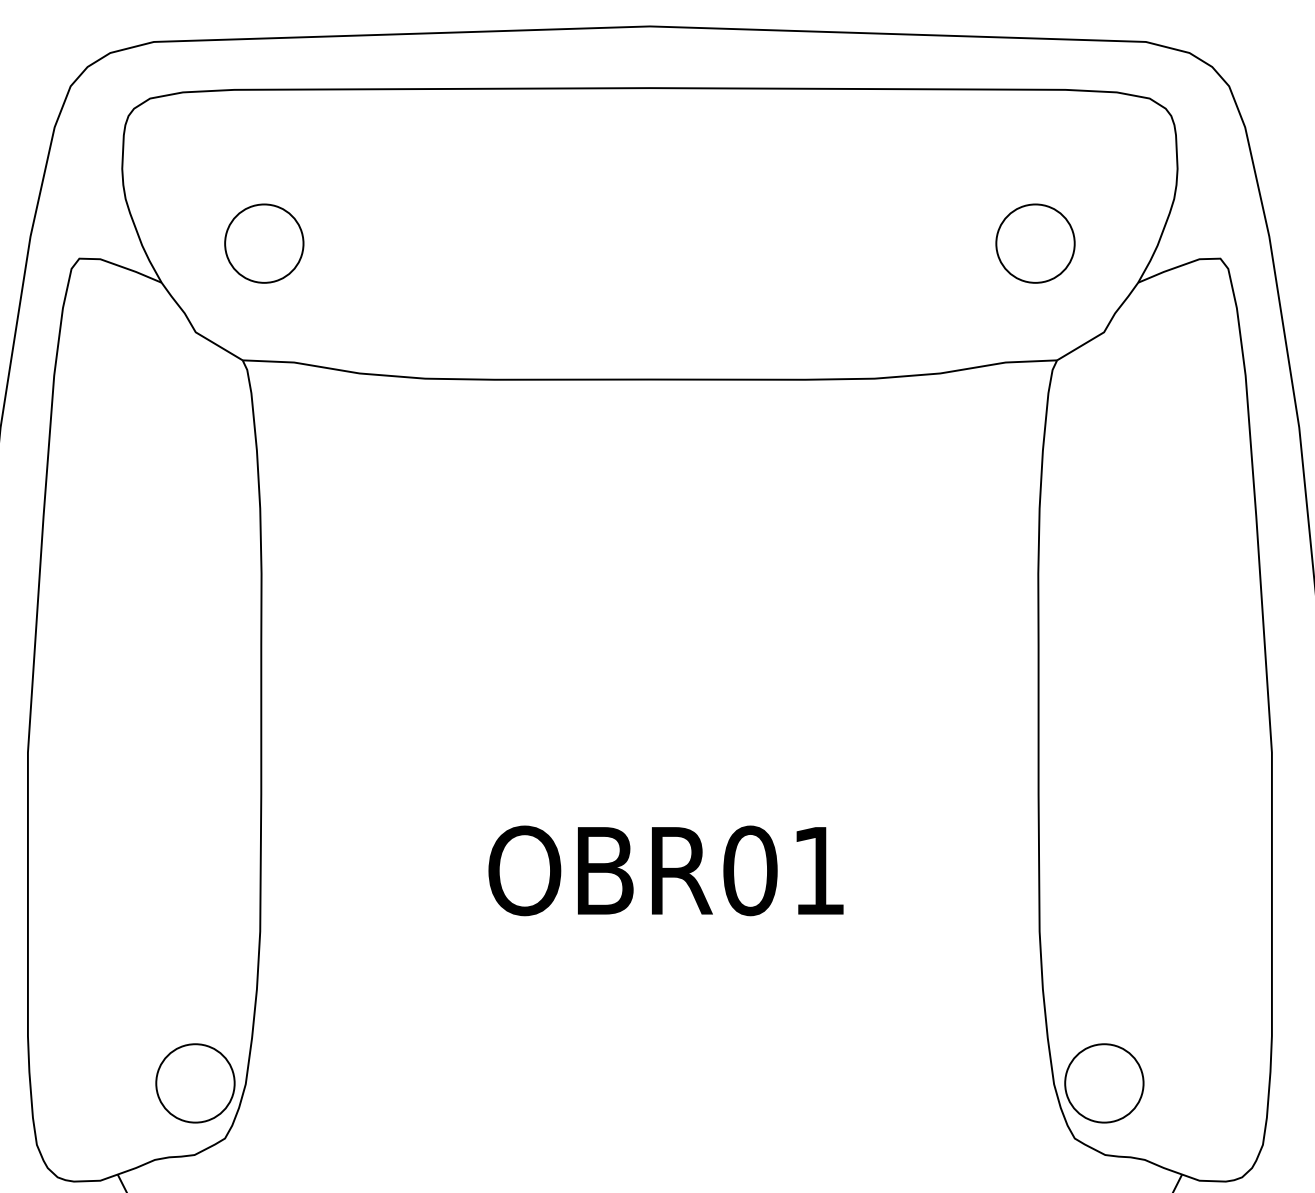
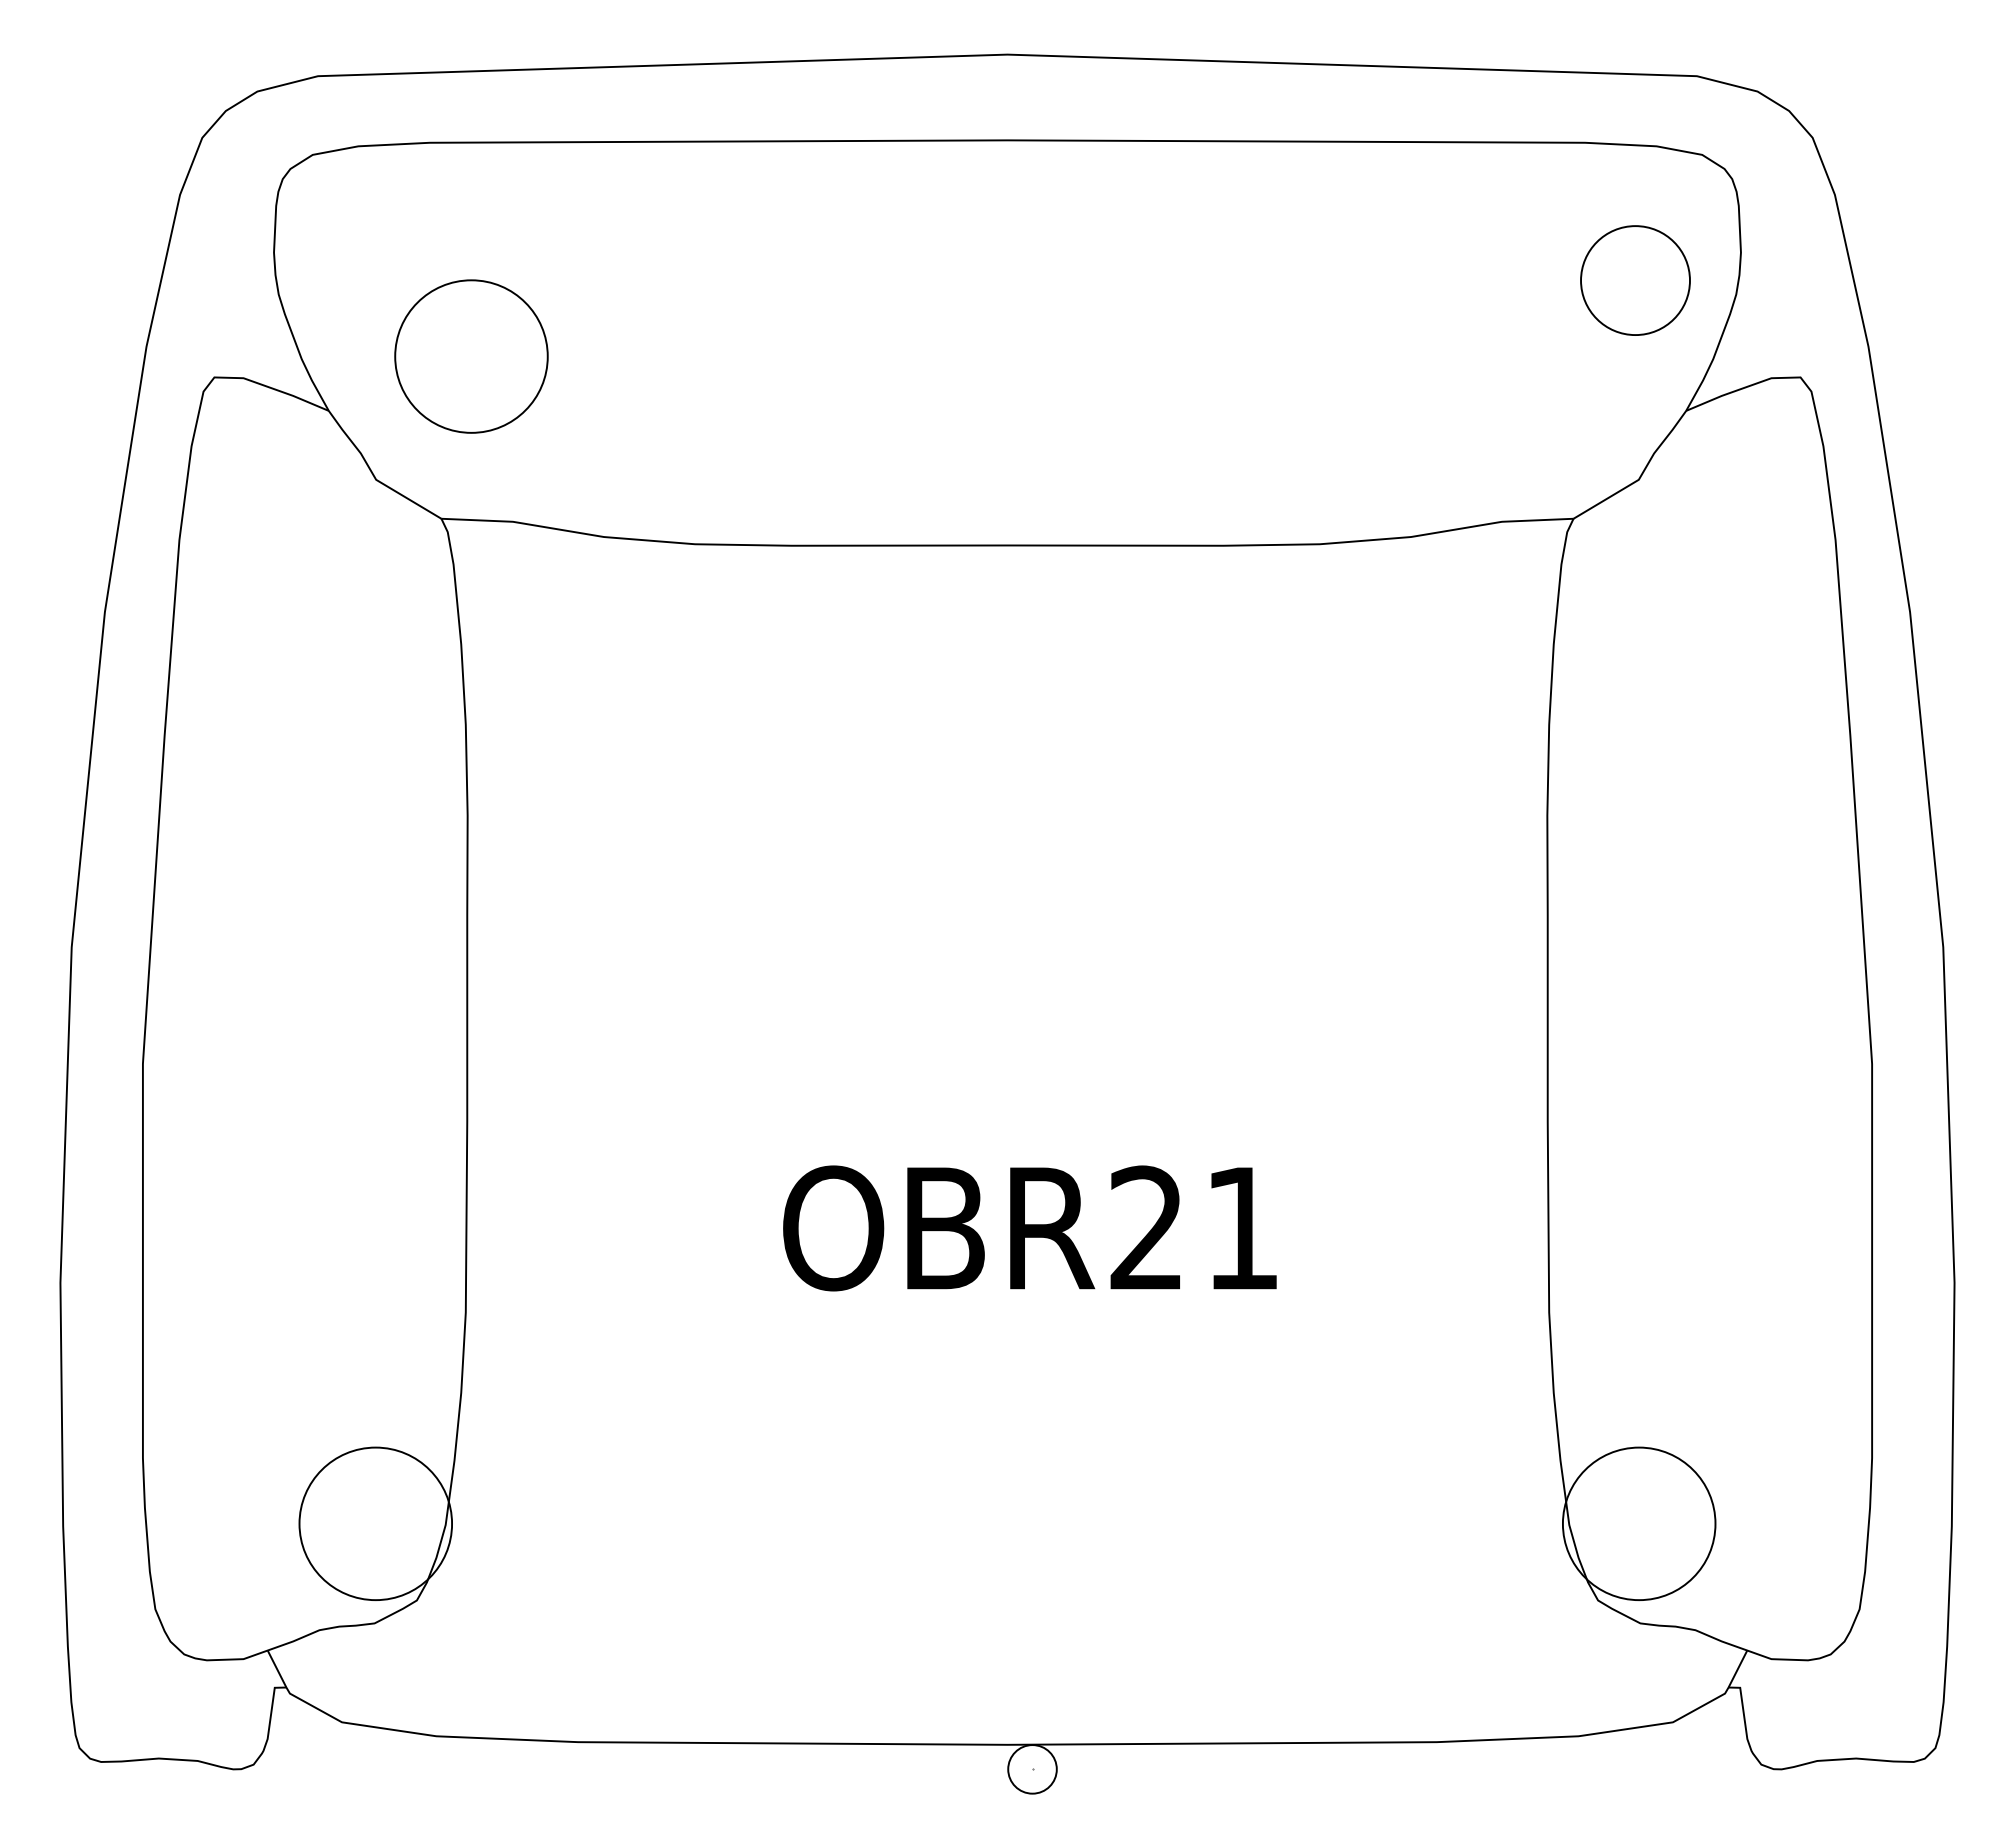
circle: (264, 243) -> (471, 356), size x1.4
circle: (1035, 243) -> (1635, 280), moved
text: (750, 870) -> (1147, 1228), OBR01 -> OBR21
circle: (195, 1083) -> (375, 1523), size x1.4
circle: (1103, 1083) -> (1638, 1523), size x1.4

